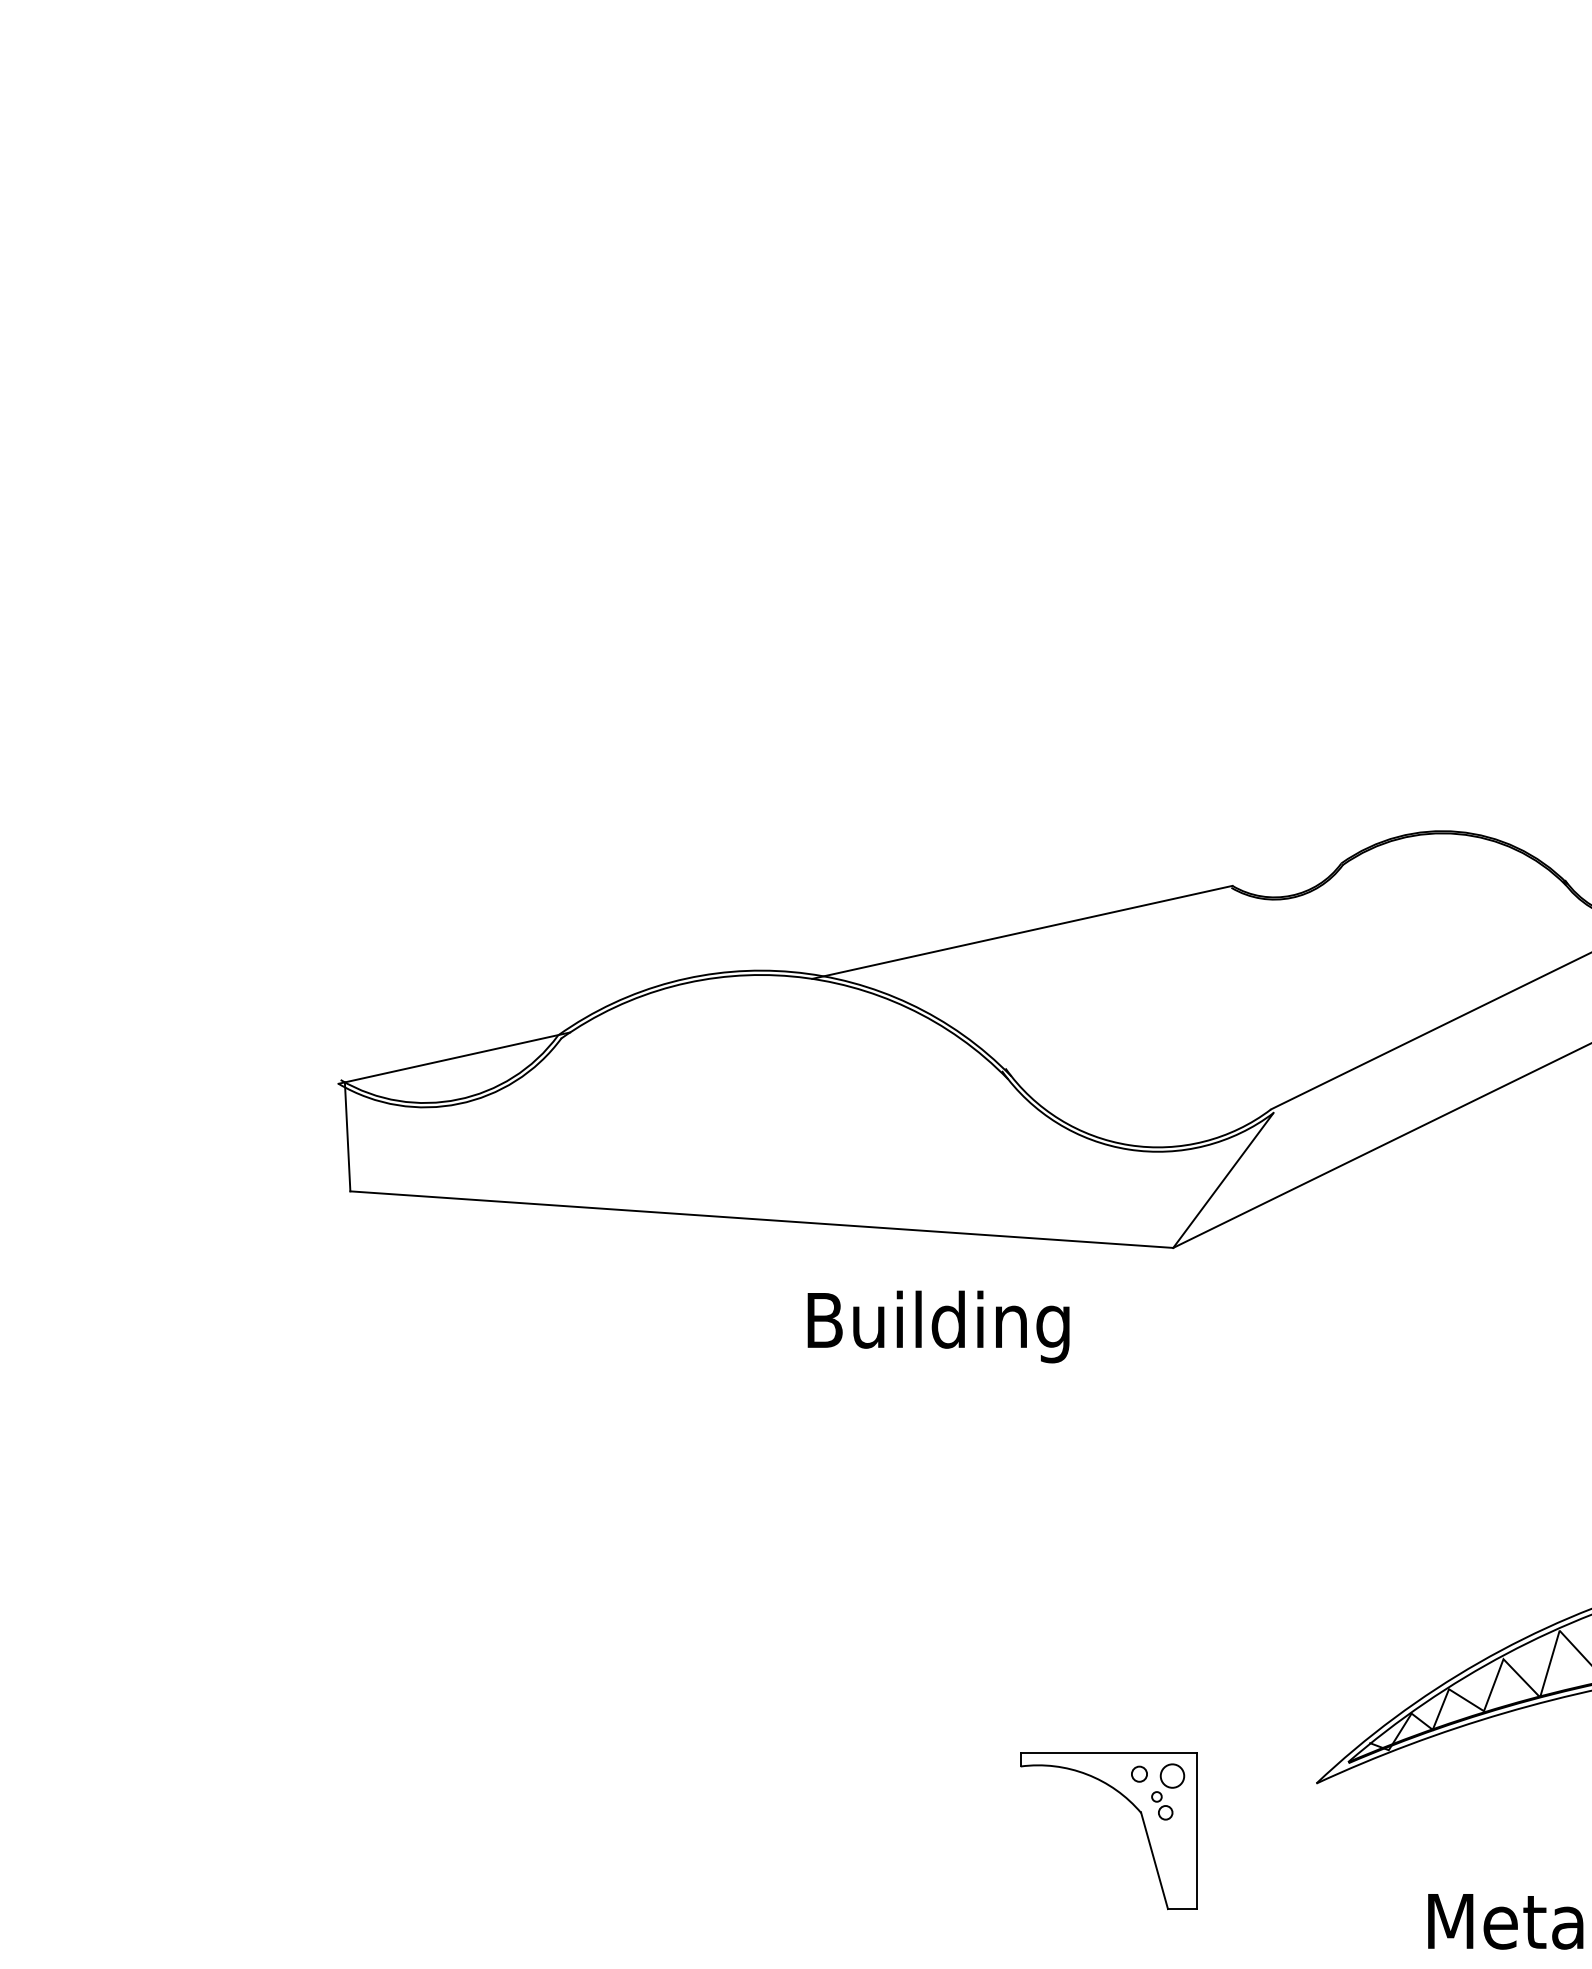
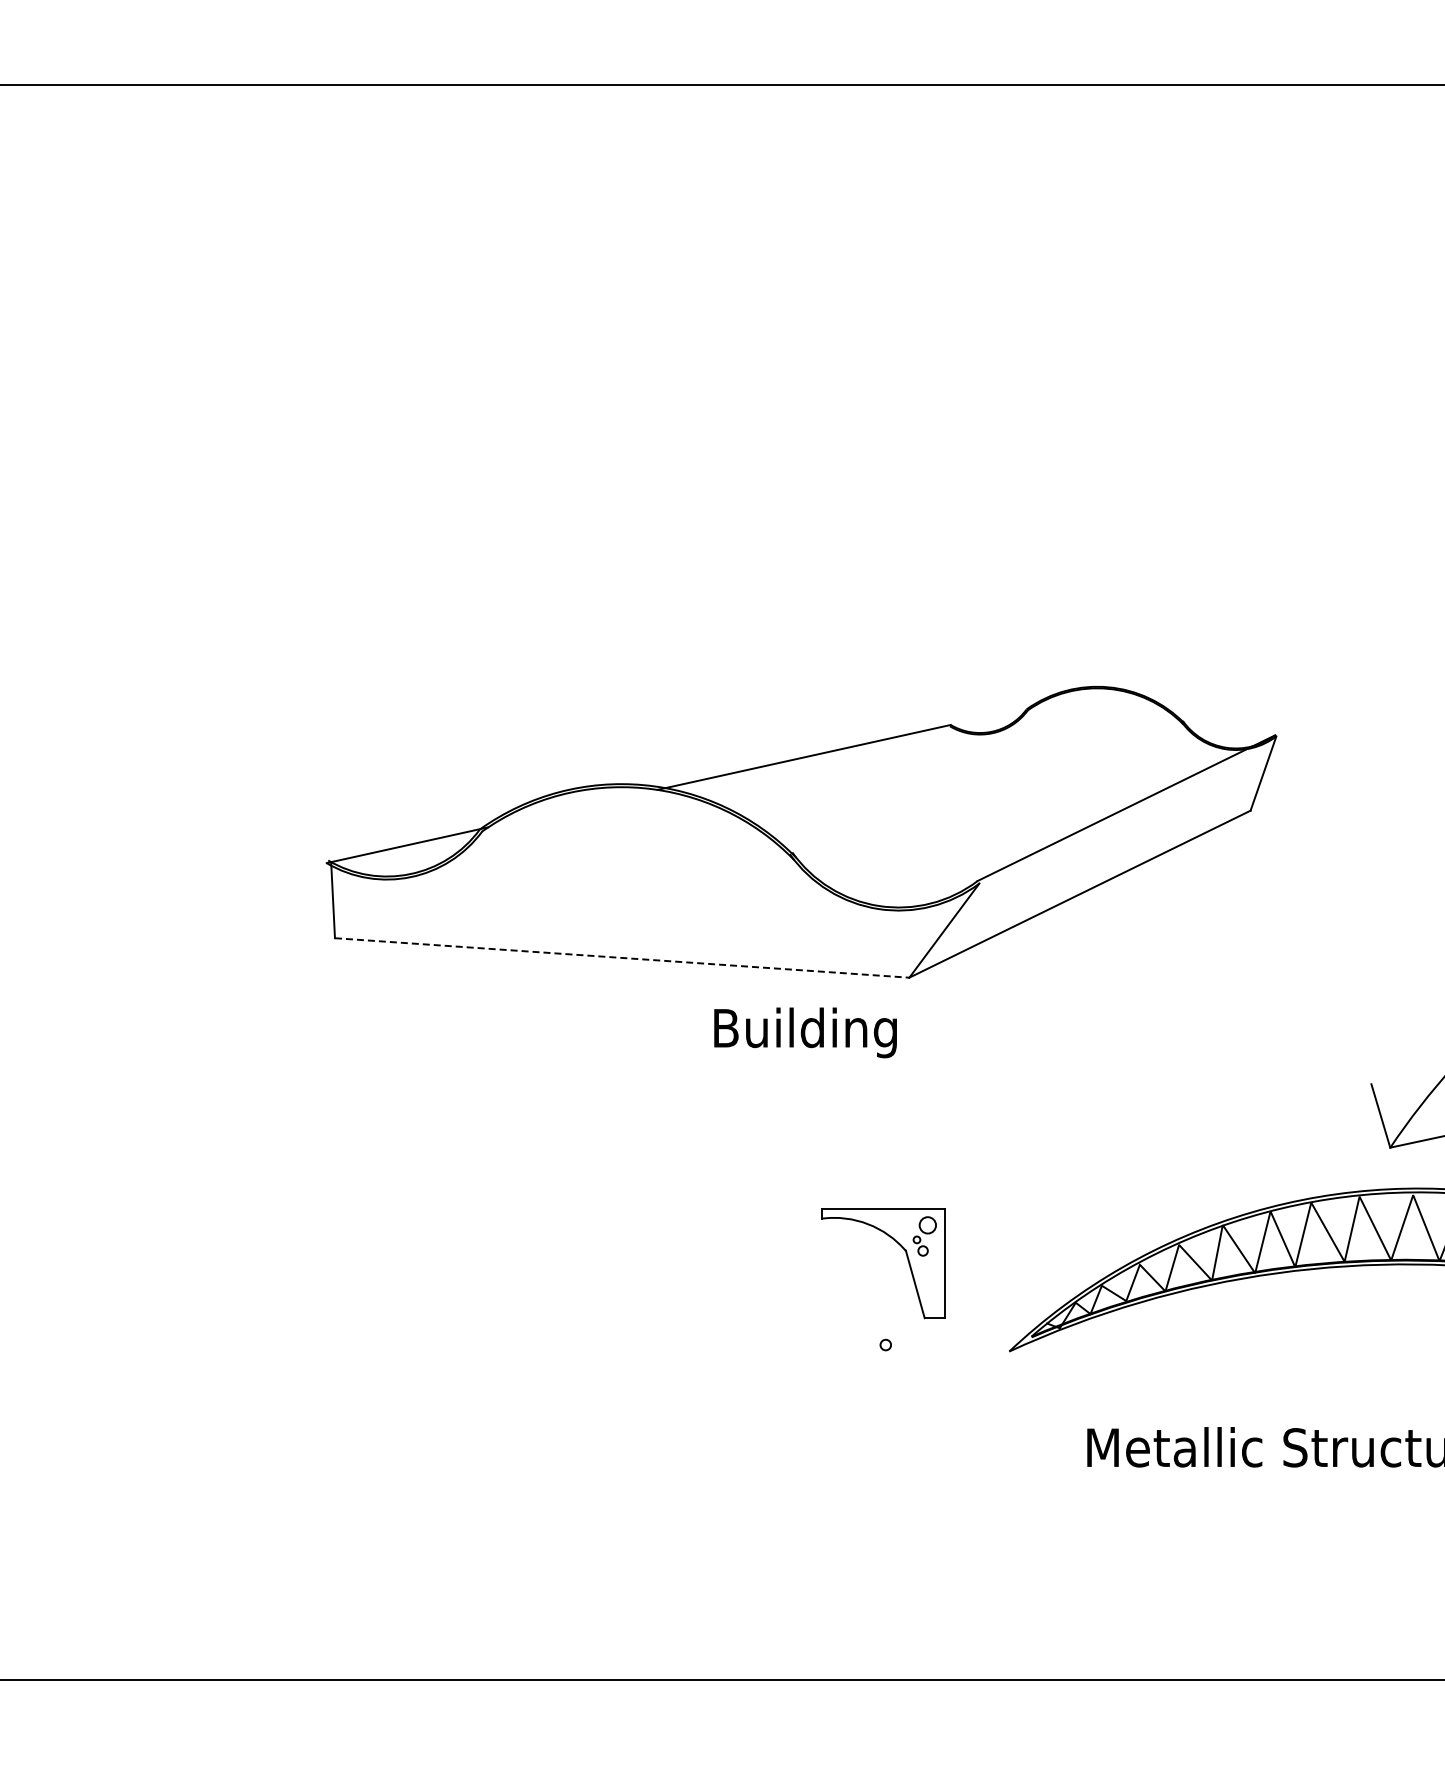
line: (762, 1218) -> (622, 957), solid -> dashed
text: (938, 1326) -> (805, 1032), moved
part: (1141, 1822) -> (906, 1257), moved

